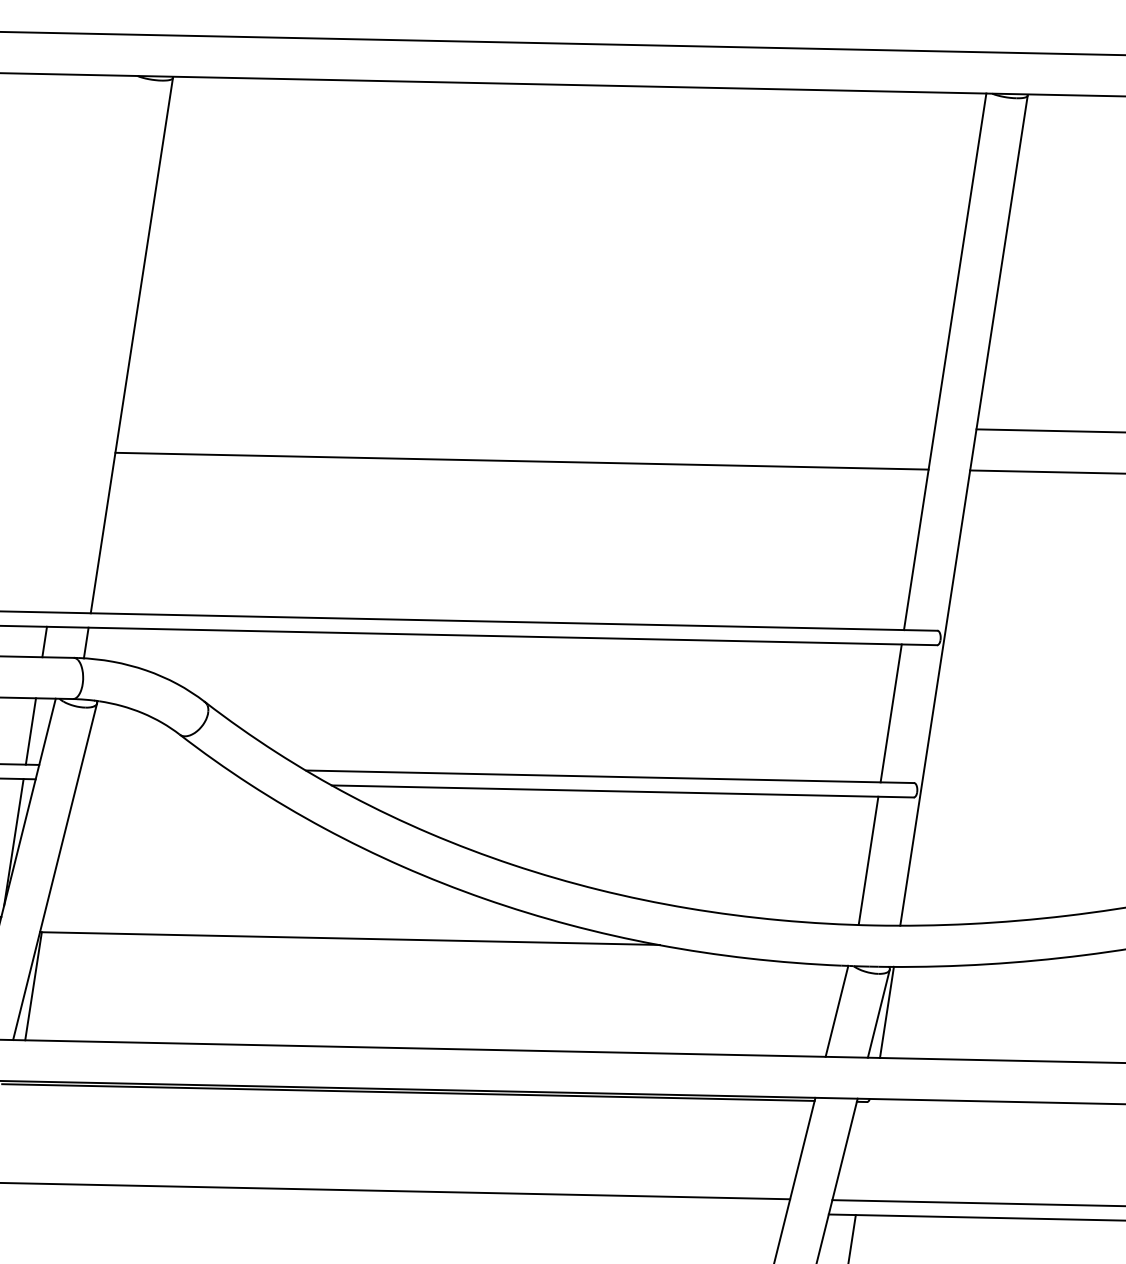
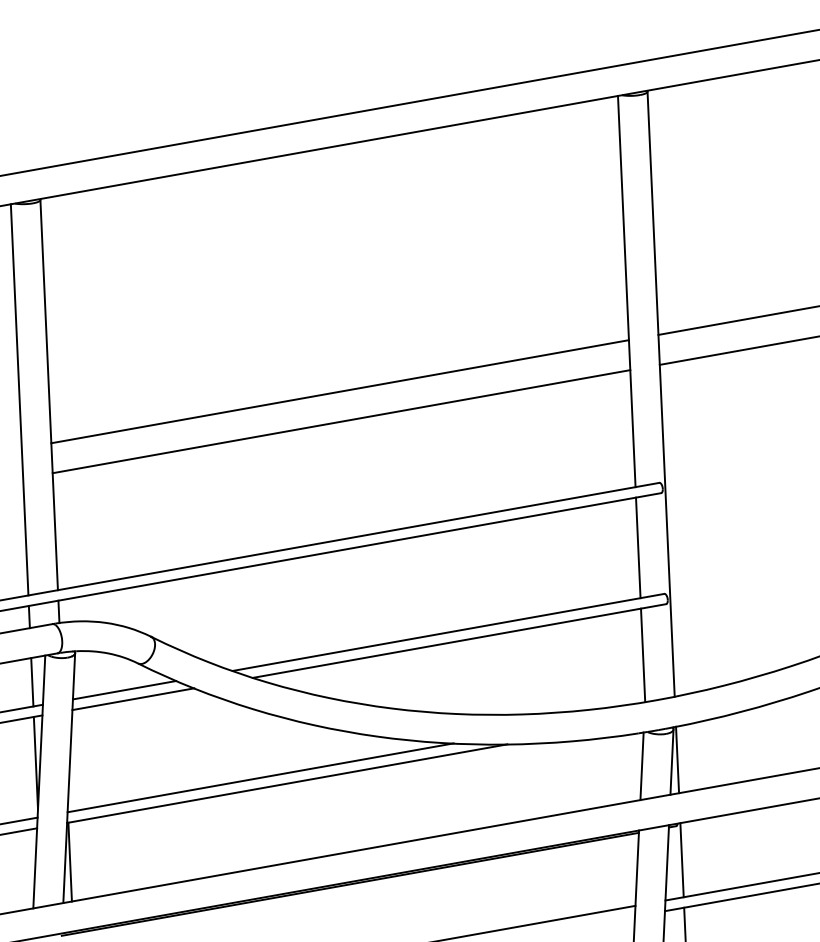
line: (90, 343) -> (19, 399), added
line: (527, 419) -> (339, 391), added
line: (154, 767) -> (124, 690), added
line: (163, 782) -> (133, 699), added
line: (315, 922) -> (260, 777), added
line: (865, 1150) -> (681, 860), added

